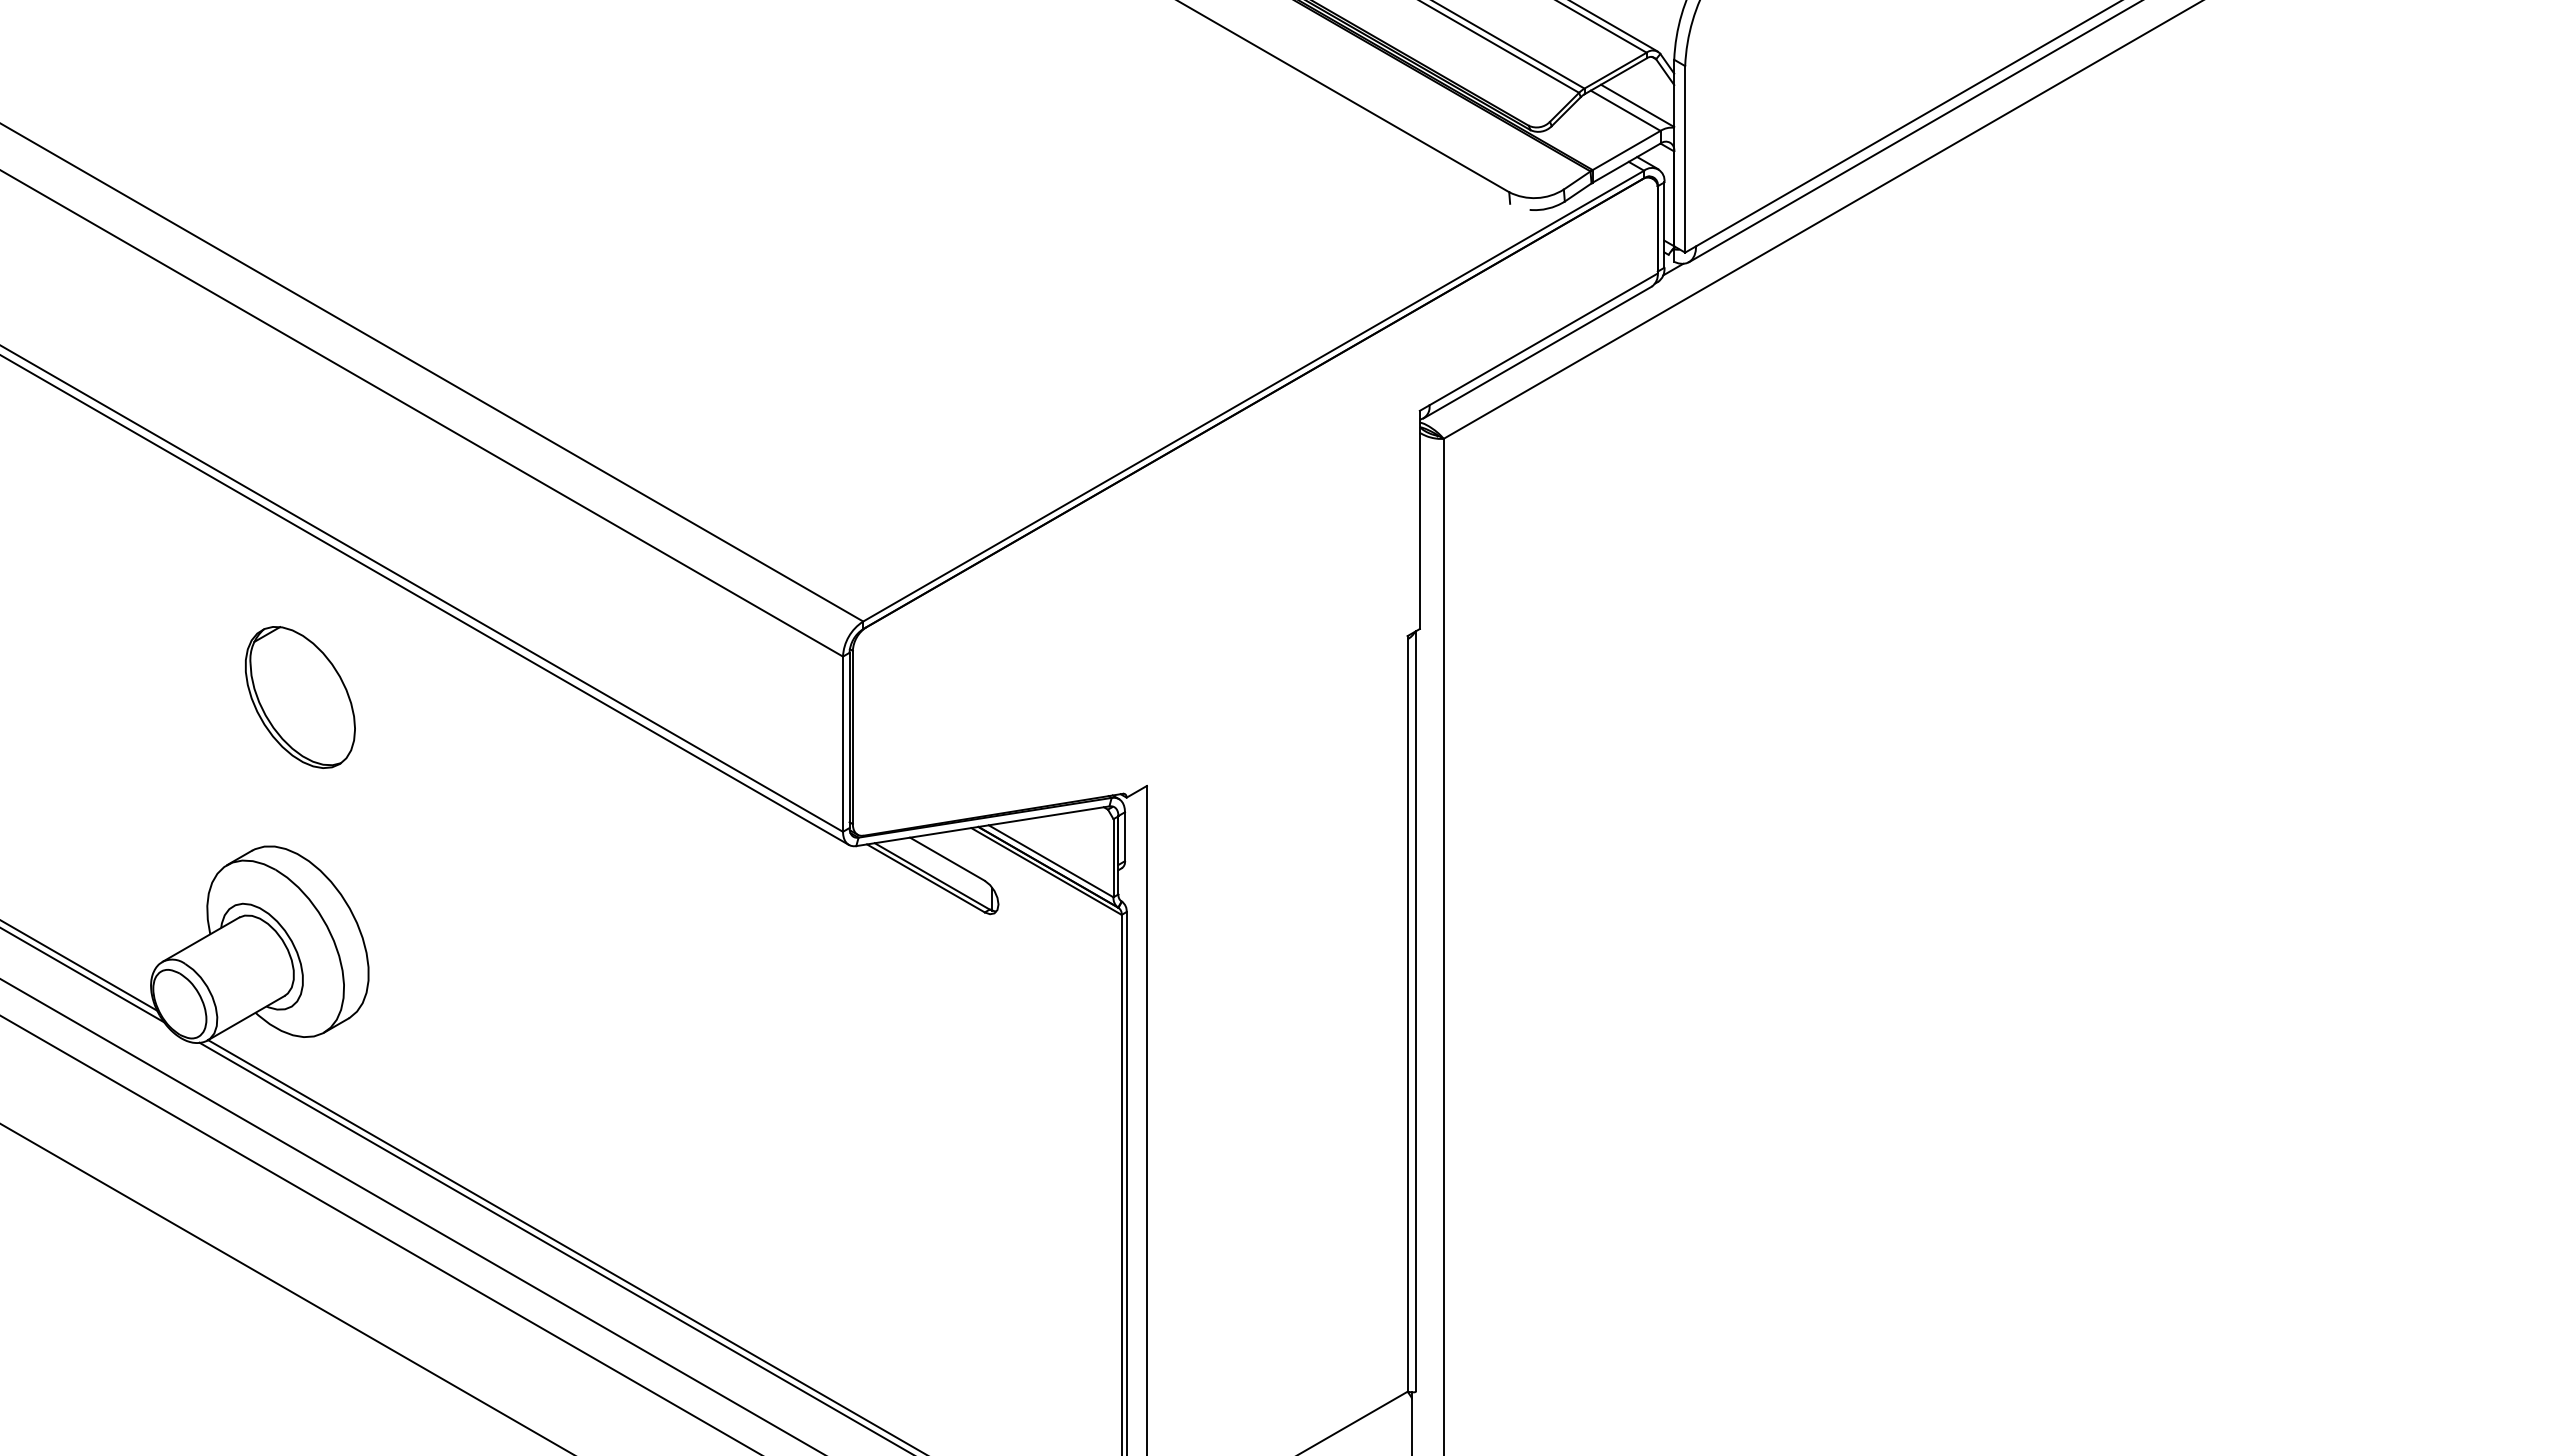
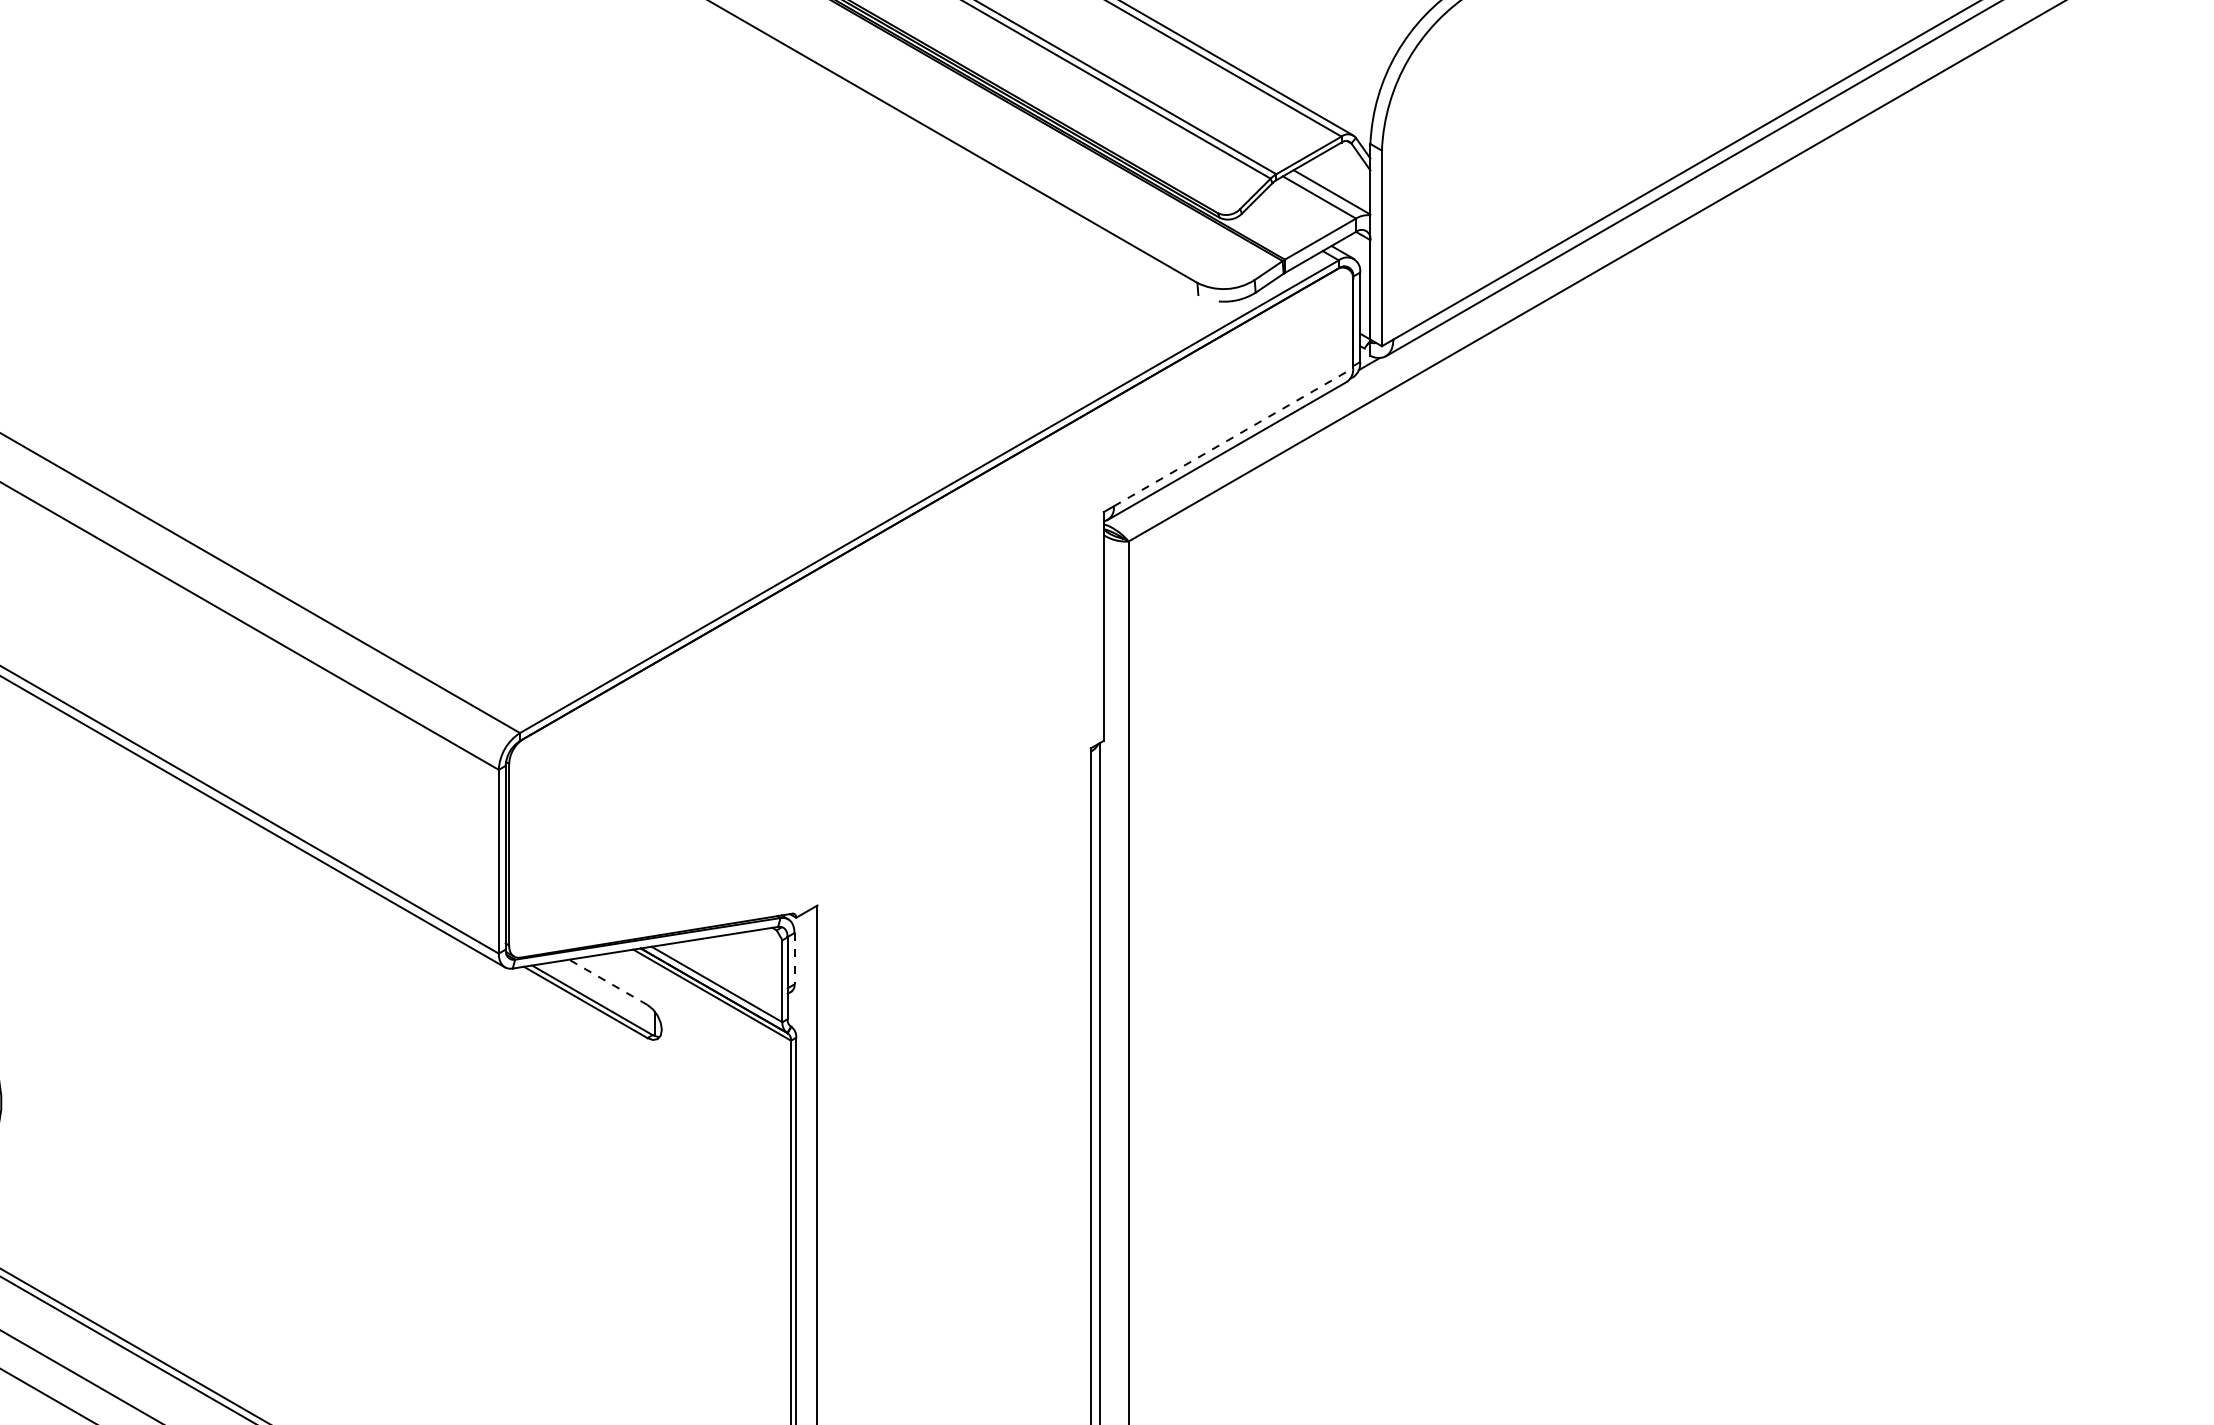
line: (1543, 339) -> (1233, 437), solid -> dashed
line: (1125, 837) -> (795, 959), solid -> dashed
line: (947, 859) -> (608, 982), solid -> dashed

